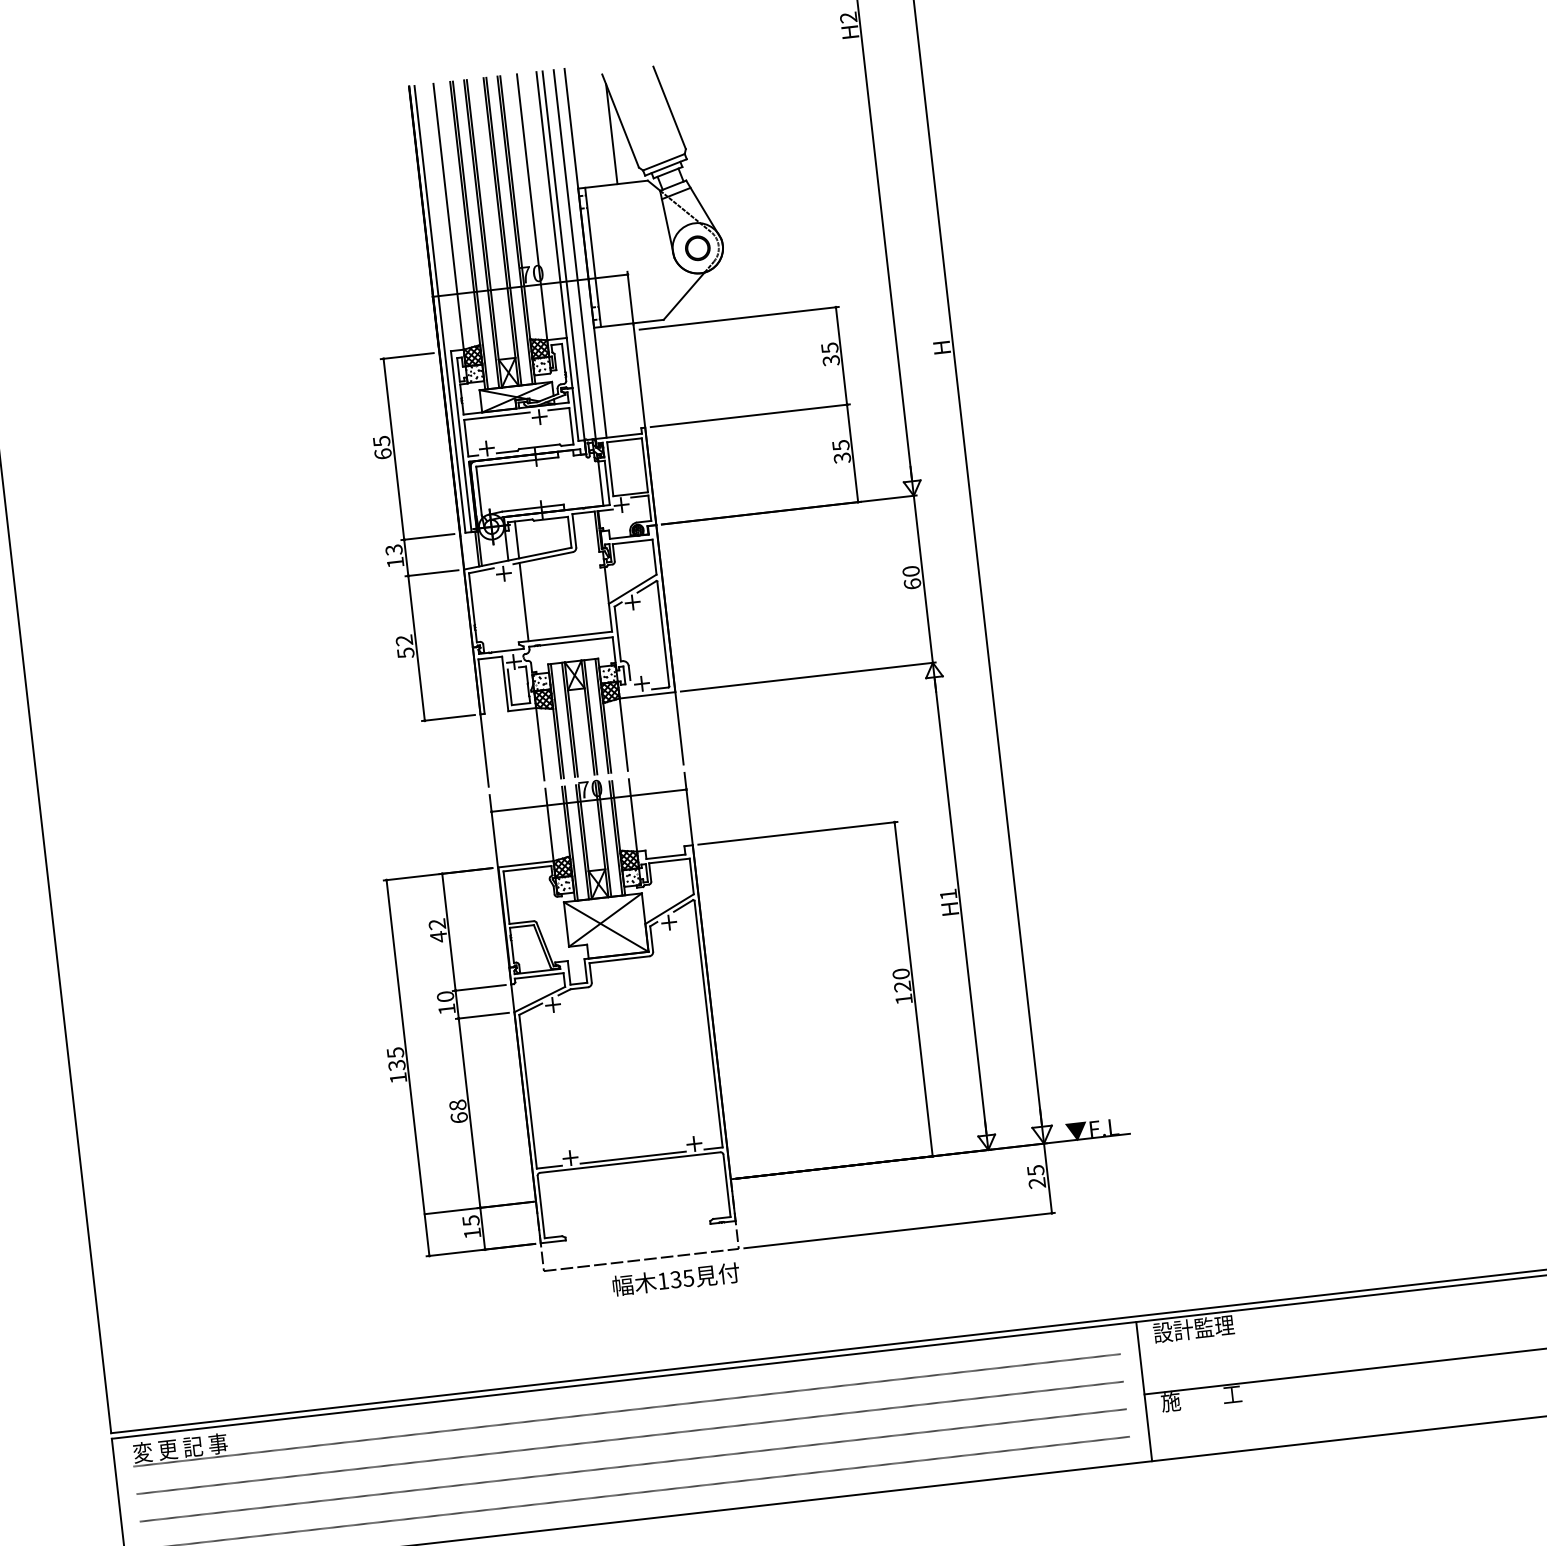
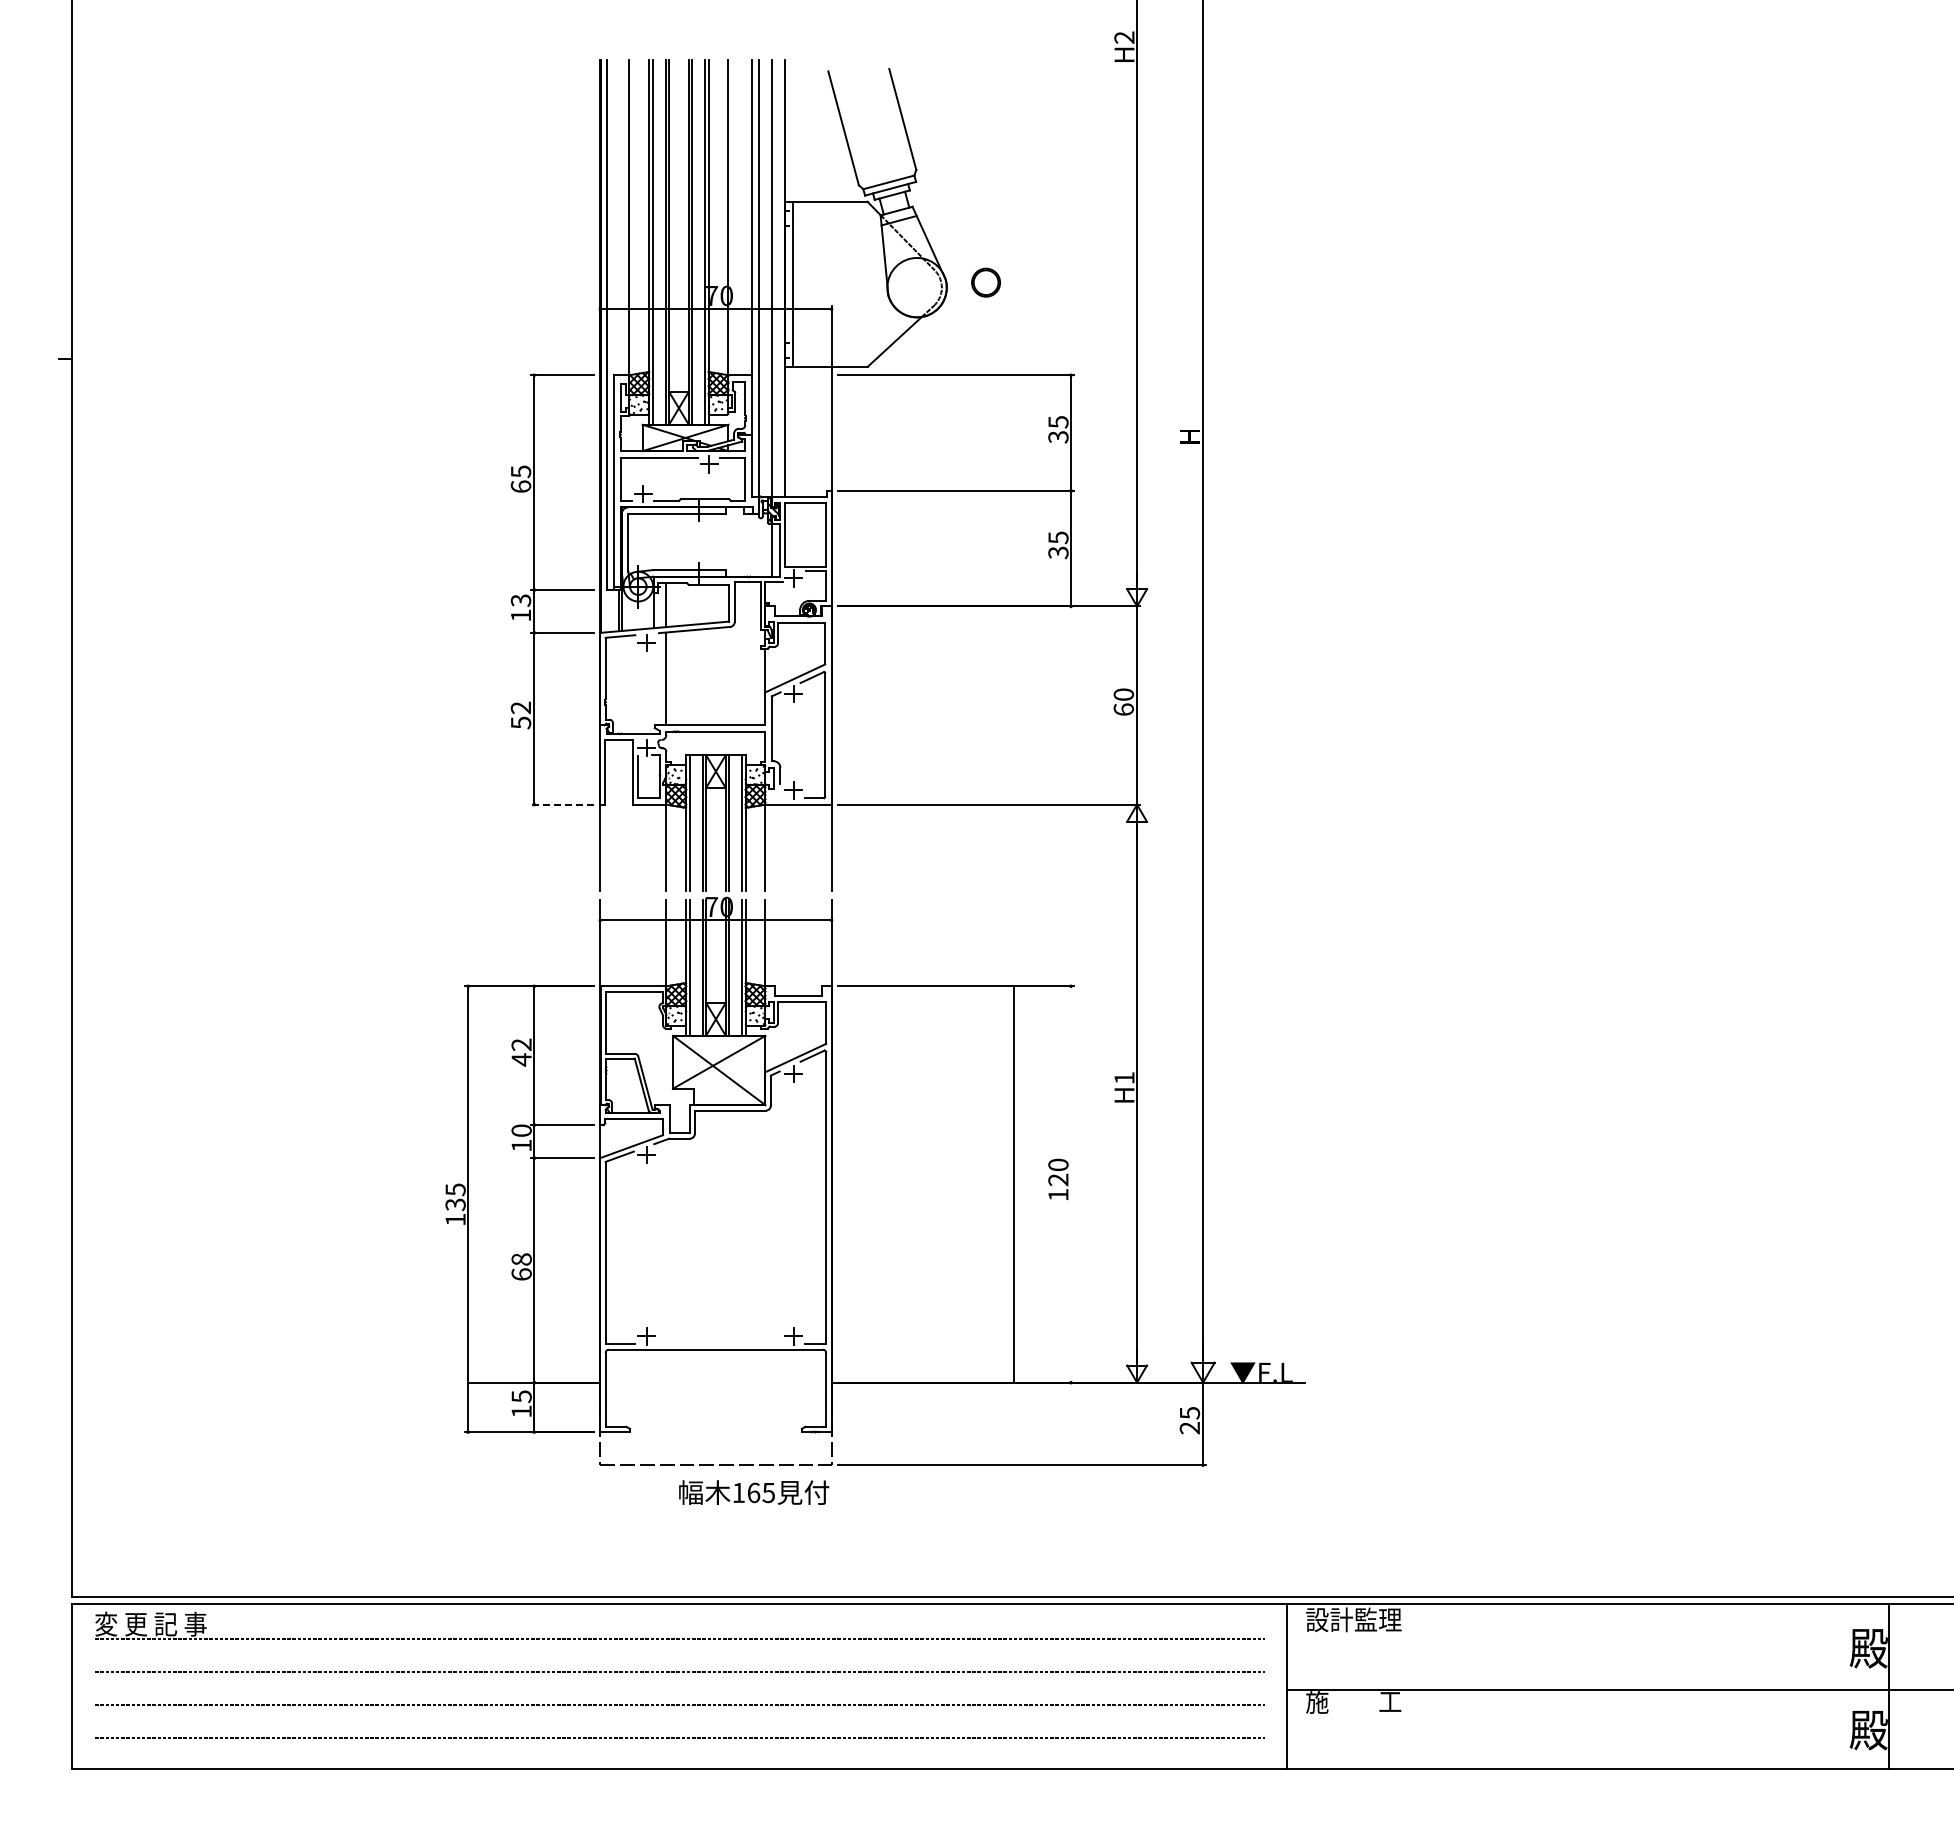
line: (611, 134) -> (831, 142), removed
part: (697, 248) -> (985, 282), moved
line: (447, 717) -> (561, 804), solid -> dashed
line: (914, 989) -> (1014, 1184), moved
line: (632, 1157) -> (719, 1344), removed
text: (675, 1279) -> (753, 1492), 135 -> 165

